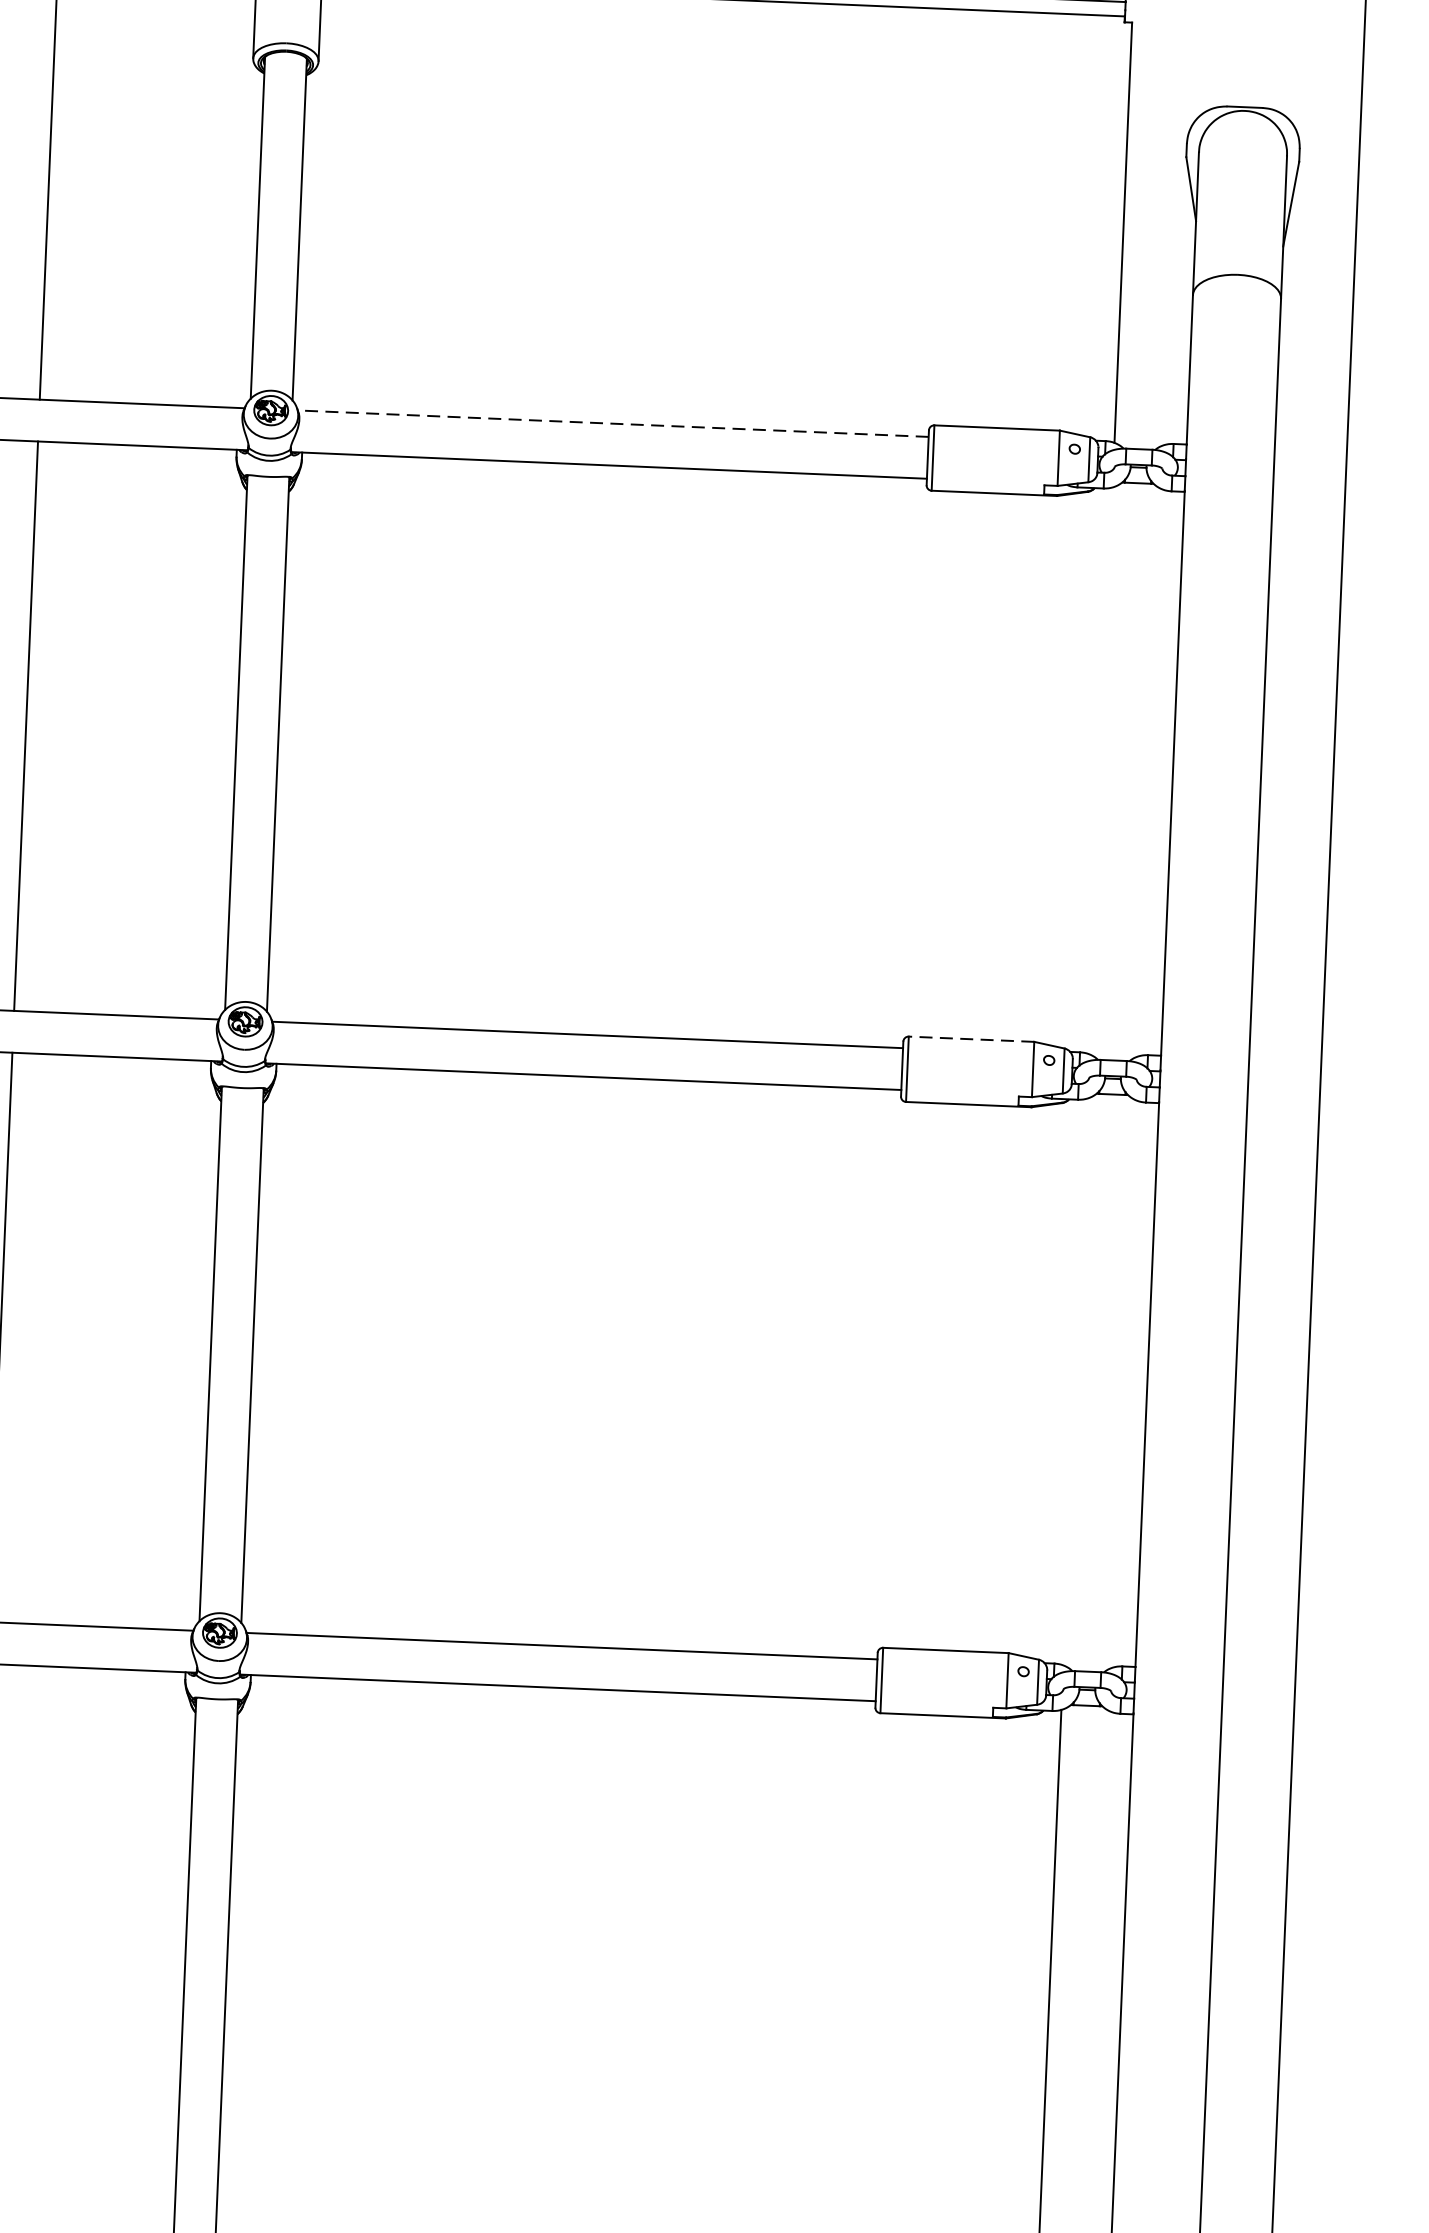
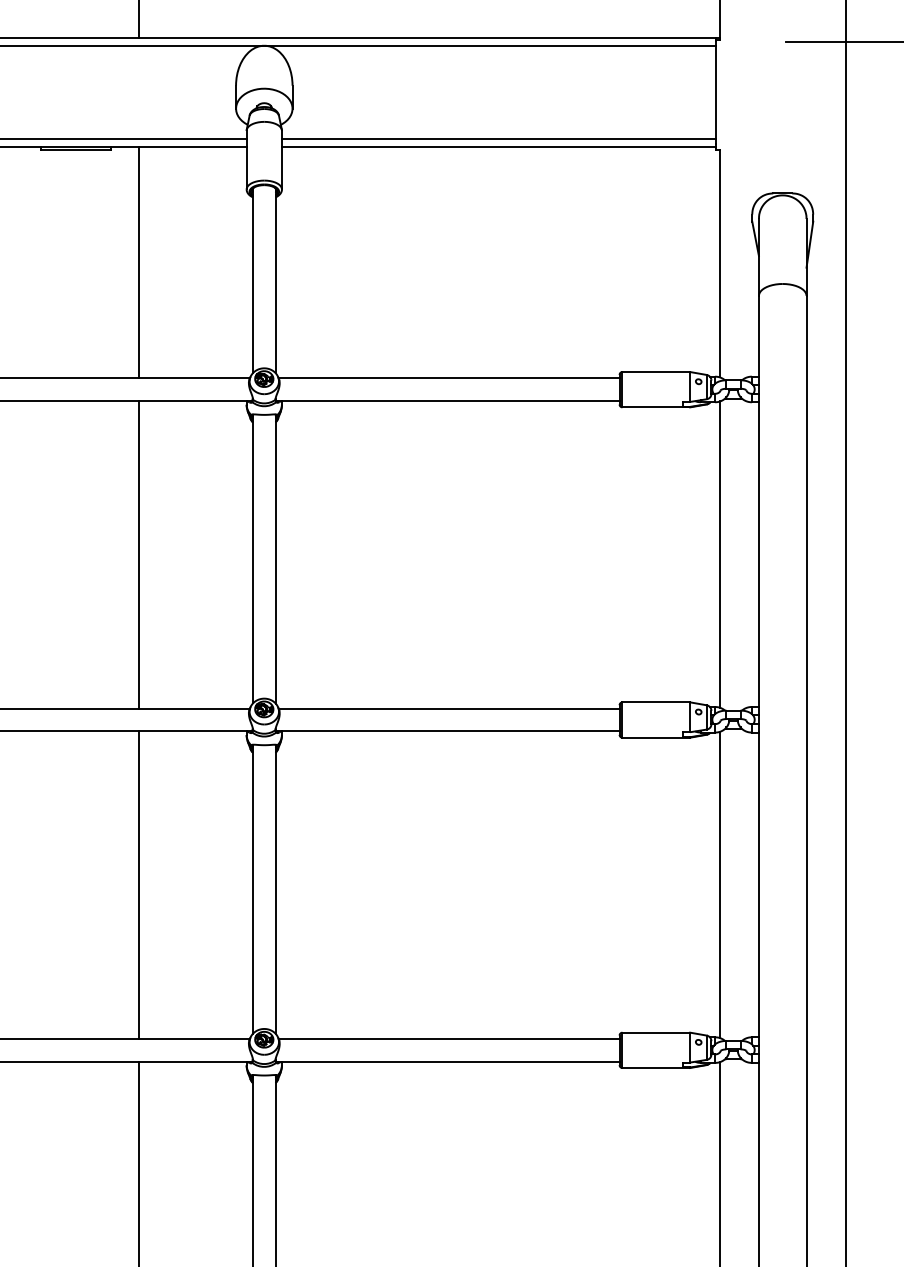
line: (612, 423) -> (448, 378), dashed -> solid
line: (1099, 770) -> (719, 554), added
line: (971, 1039) -> (656, 702), dashed -> solid
line: (1074, 1381) -> (719, 884), added

